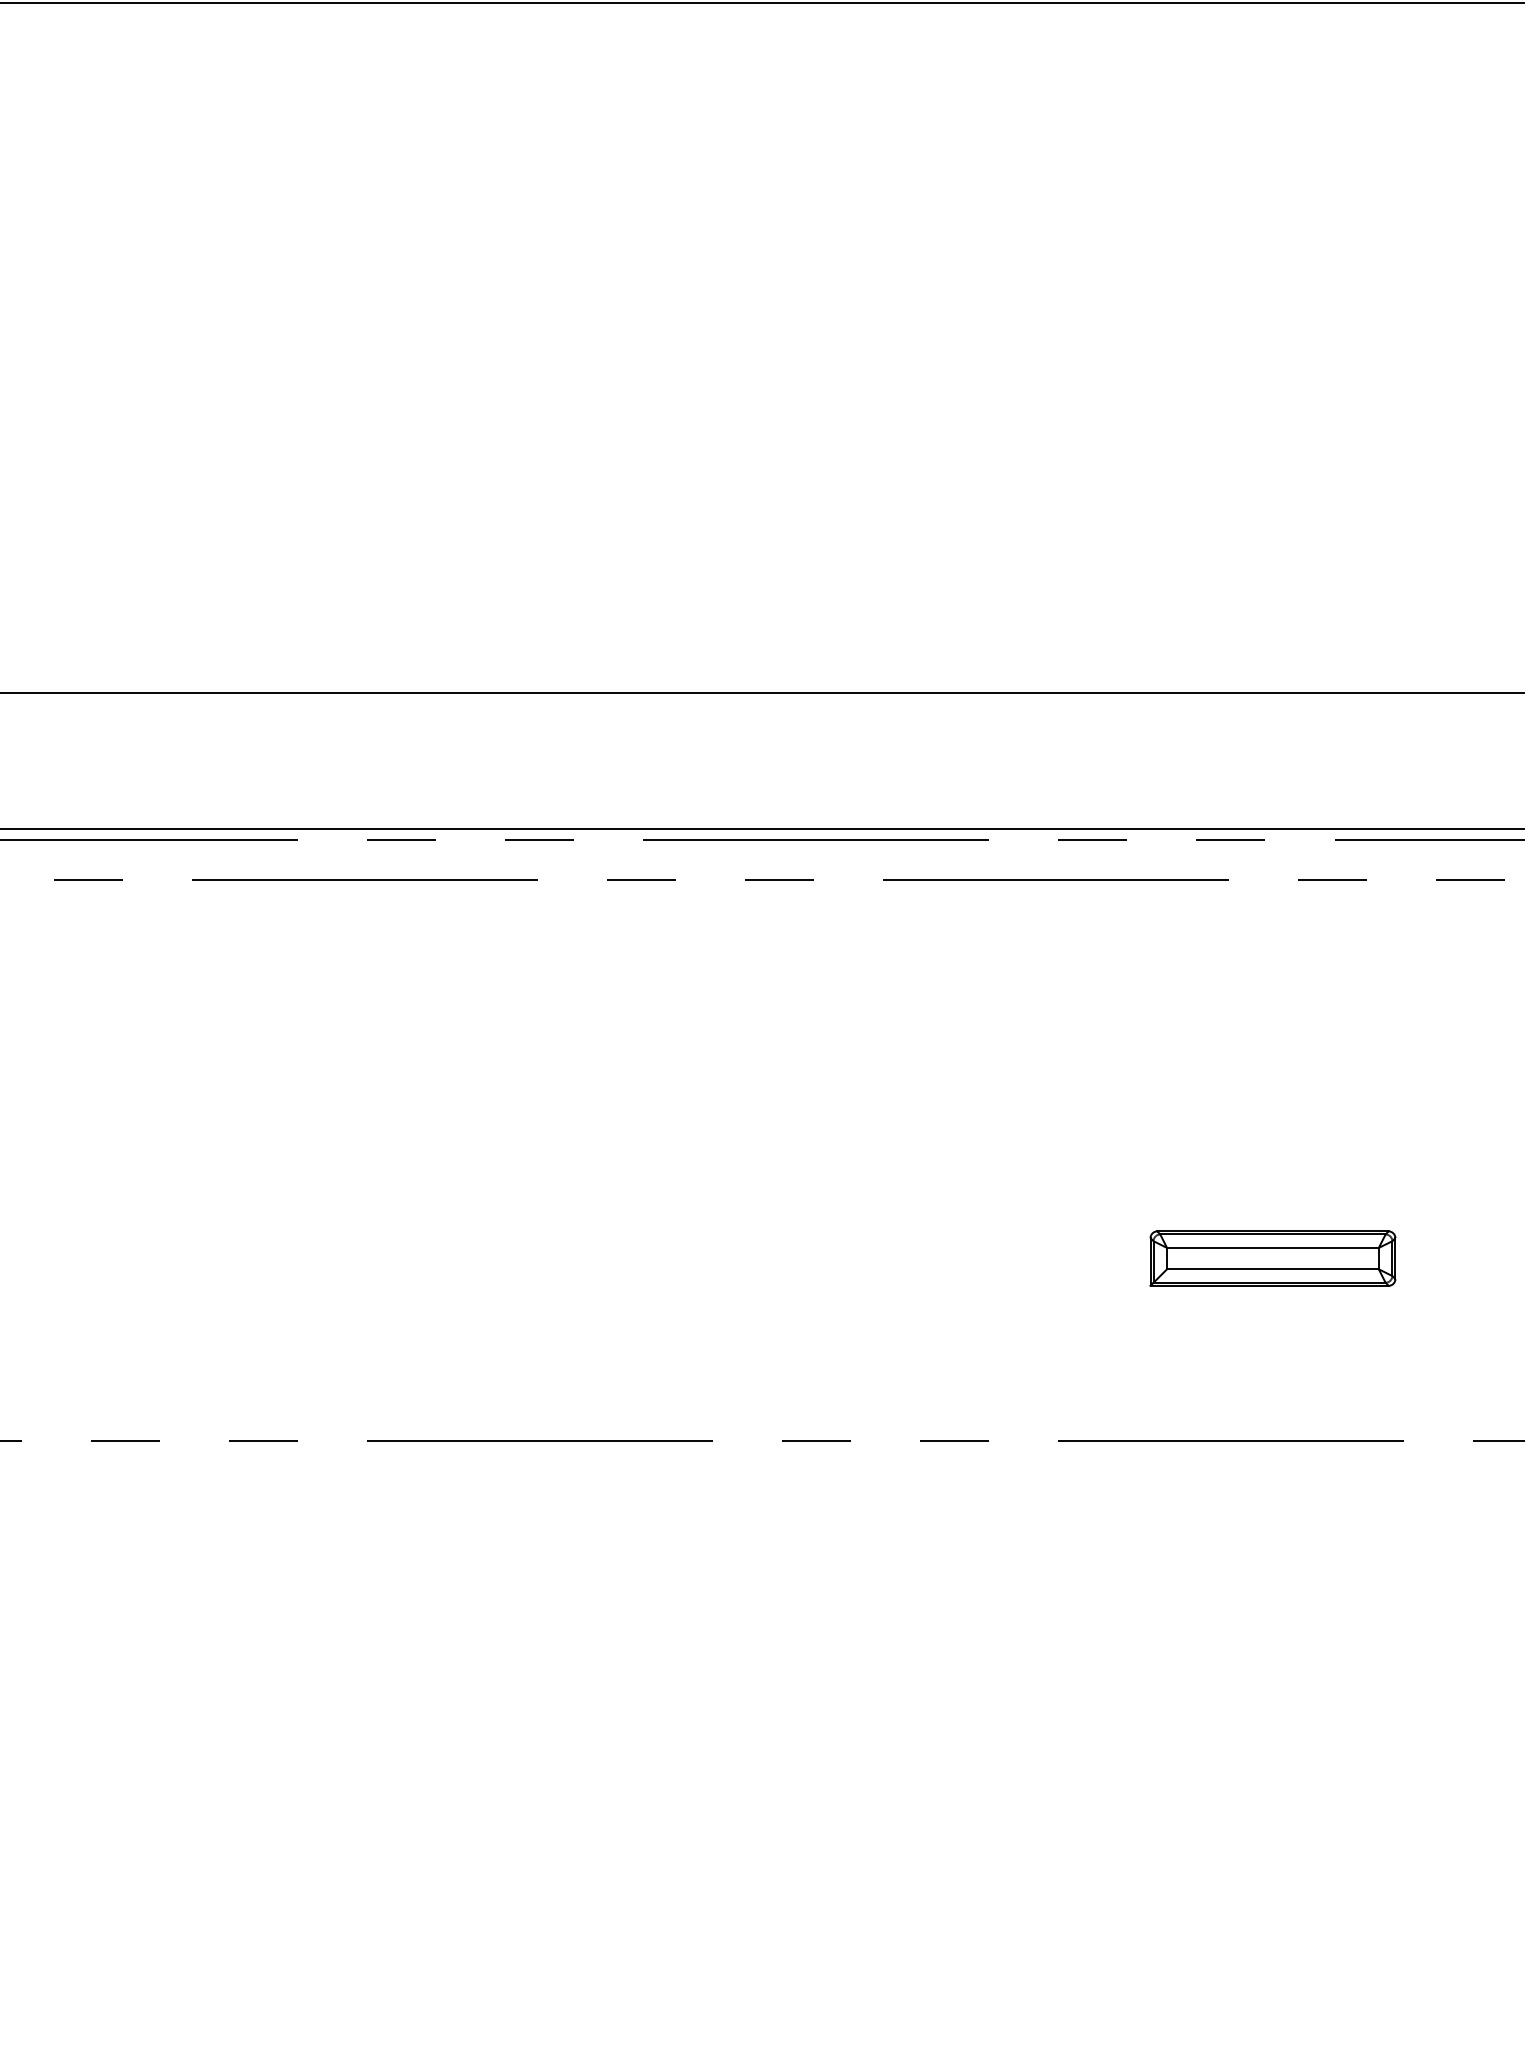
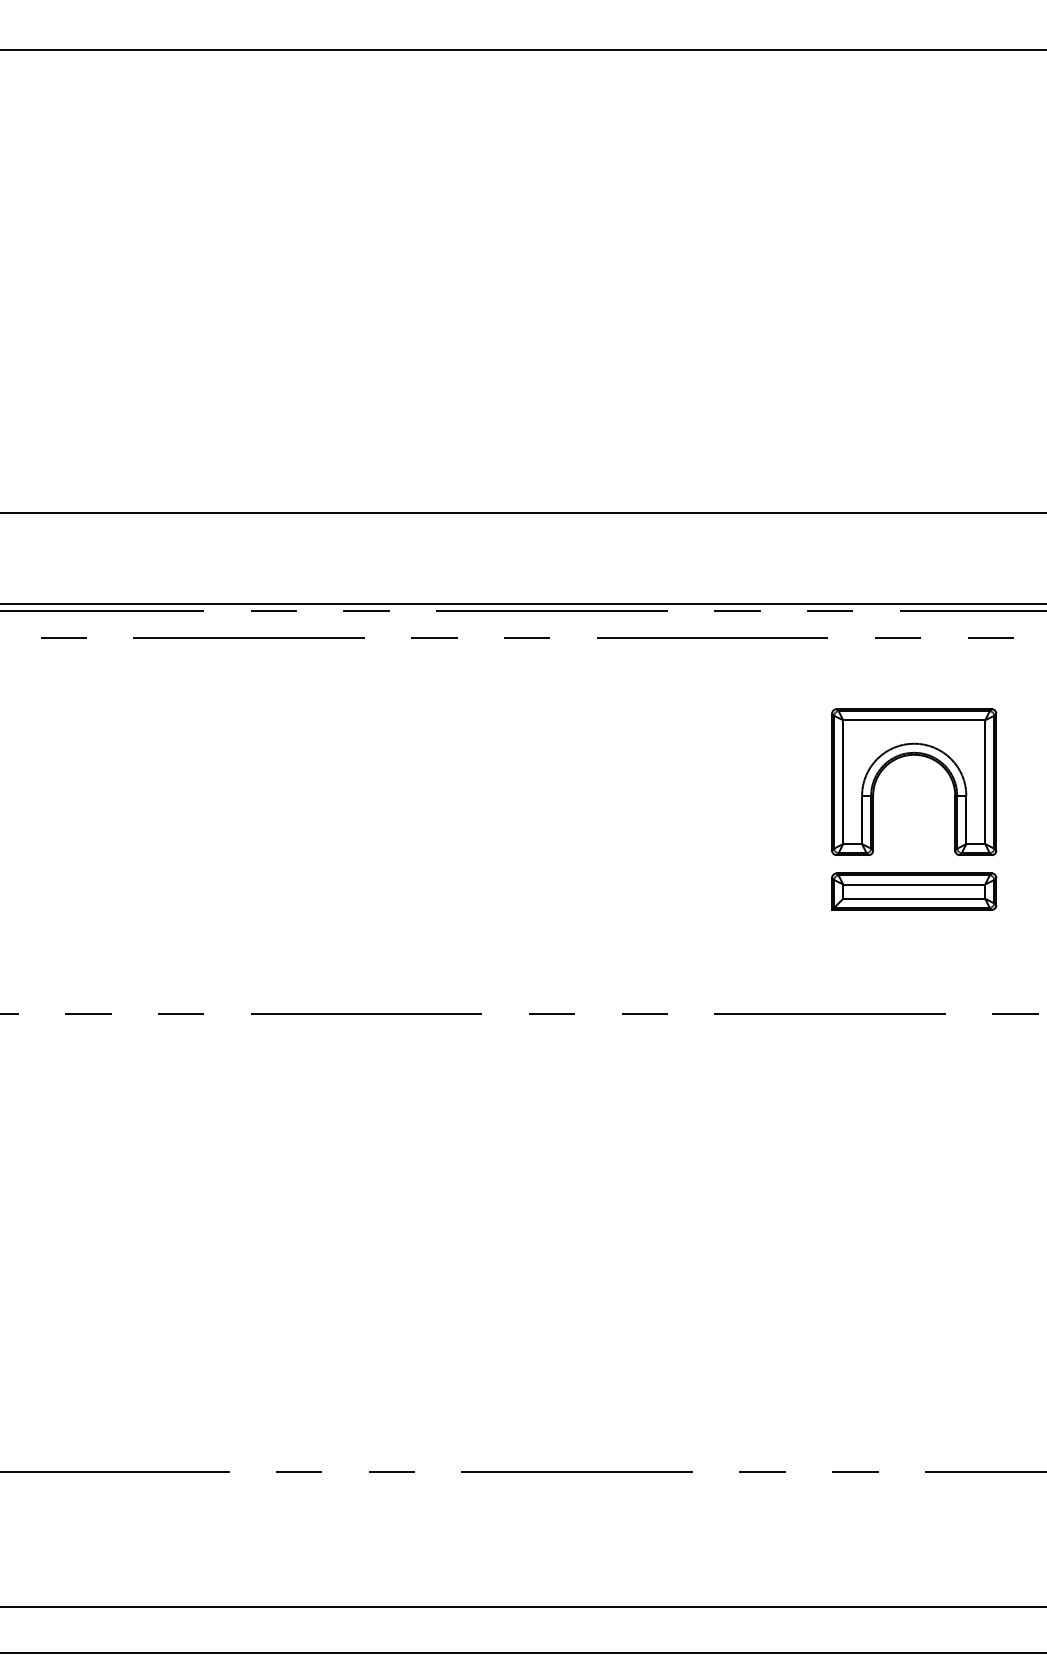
part: (1364, 1057) -> (919, 756), added
part: (1273, 1258) -> (914, 891), moved

